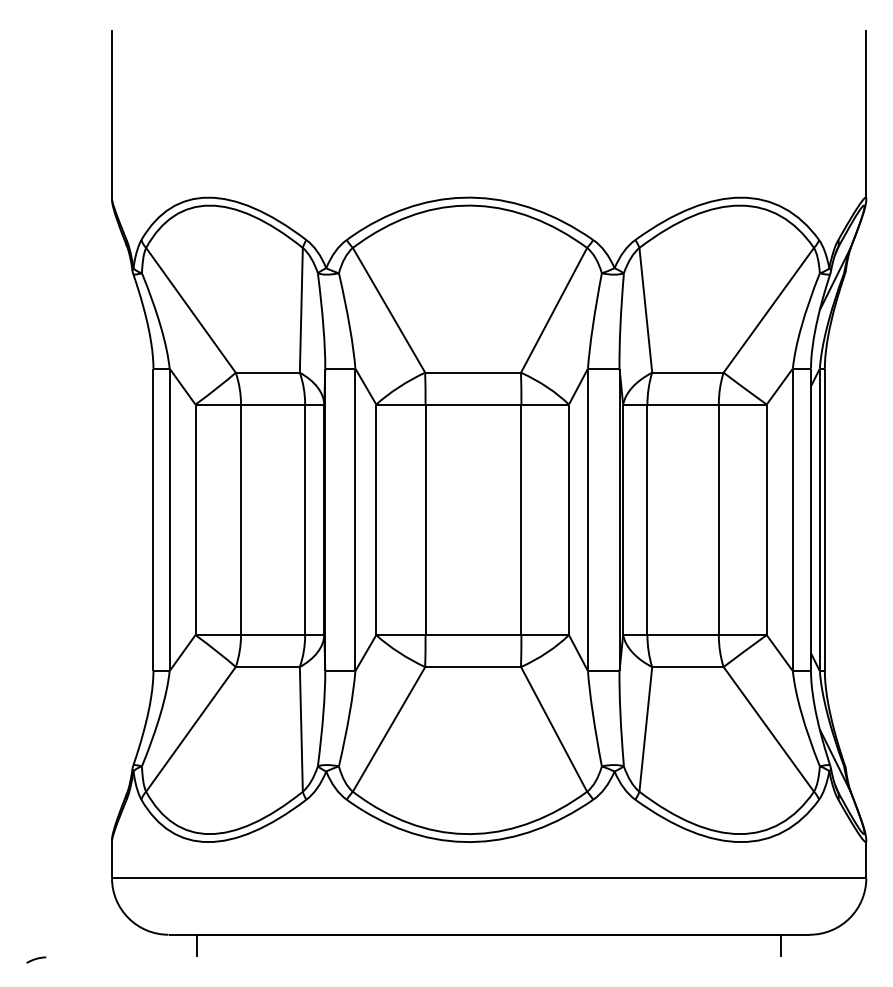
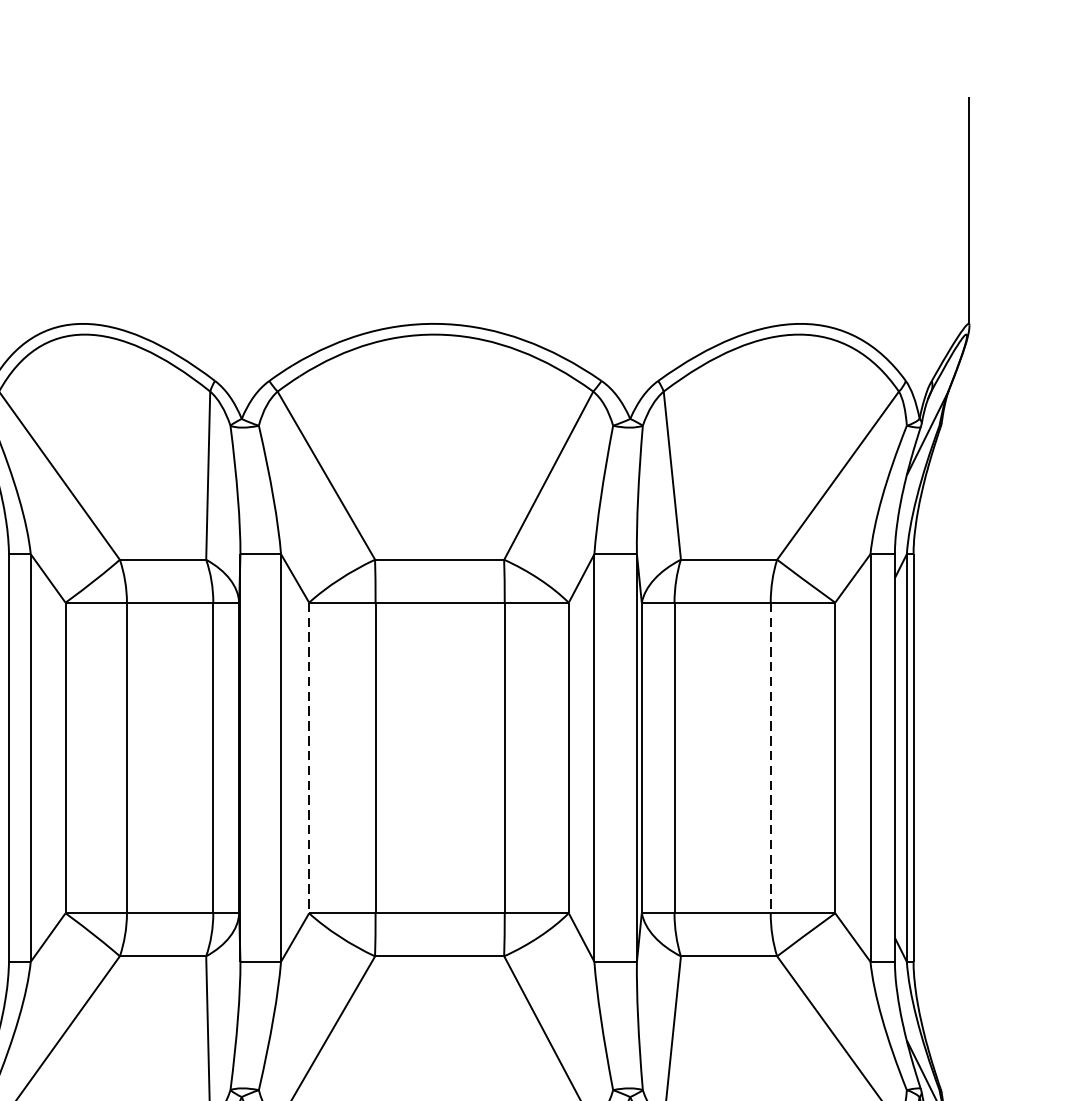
line: (376, 520) -> (309, 758), solid -> dashed
line: (718, 520) -> (770, 758), solid -> dashed

